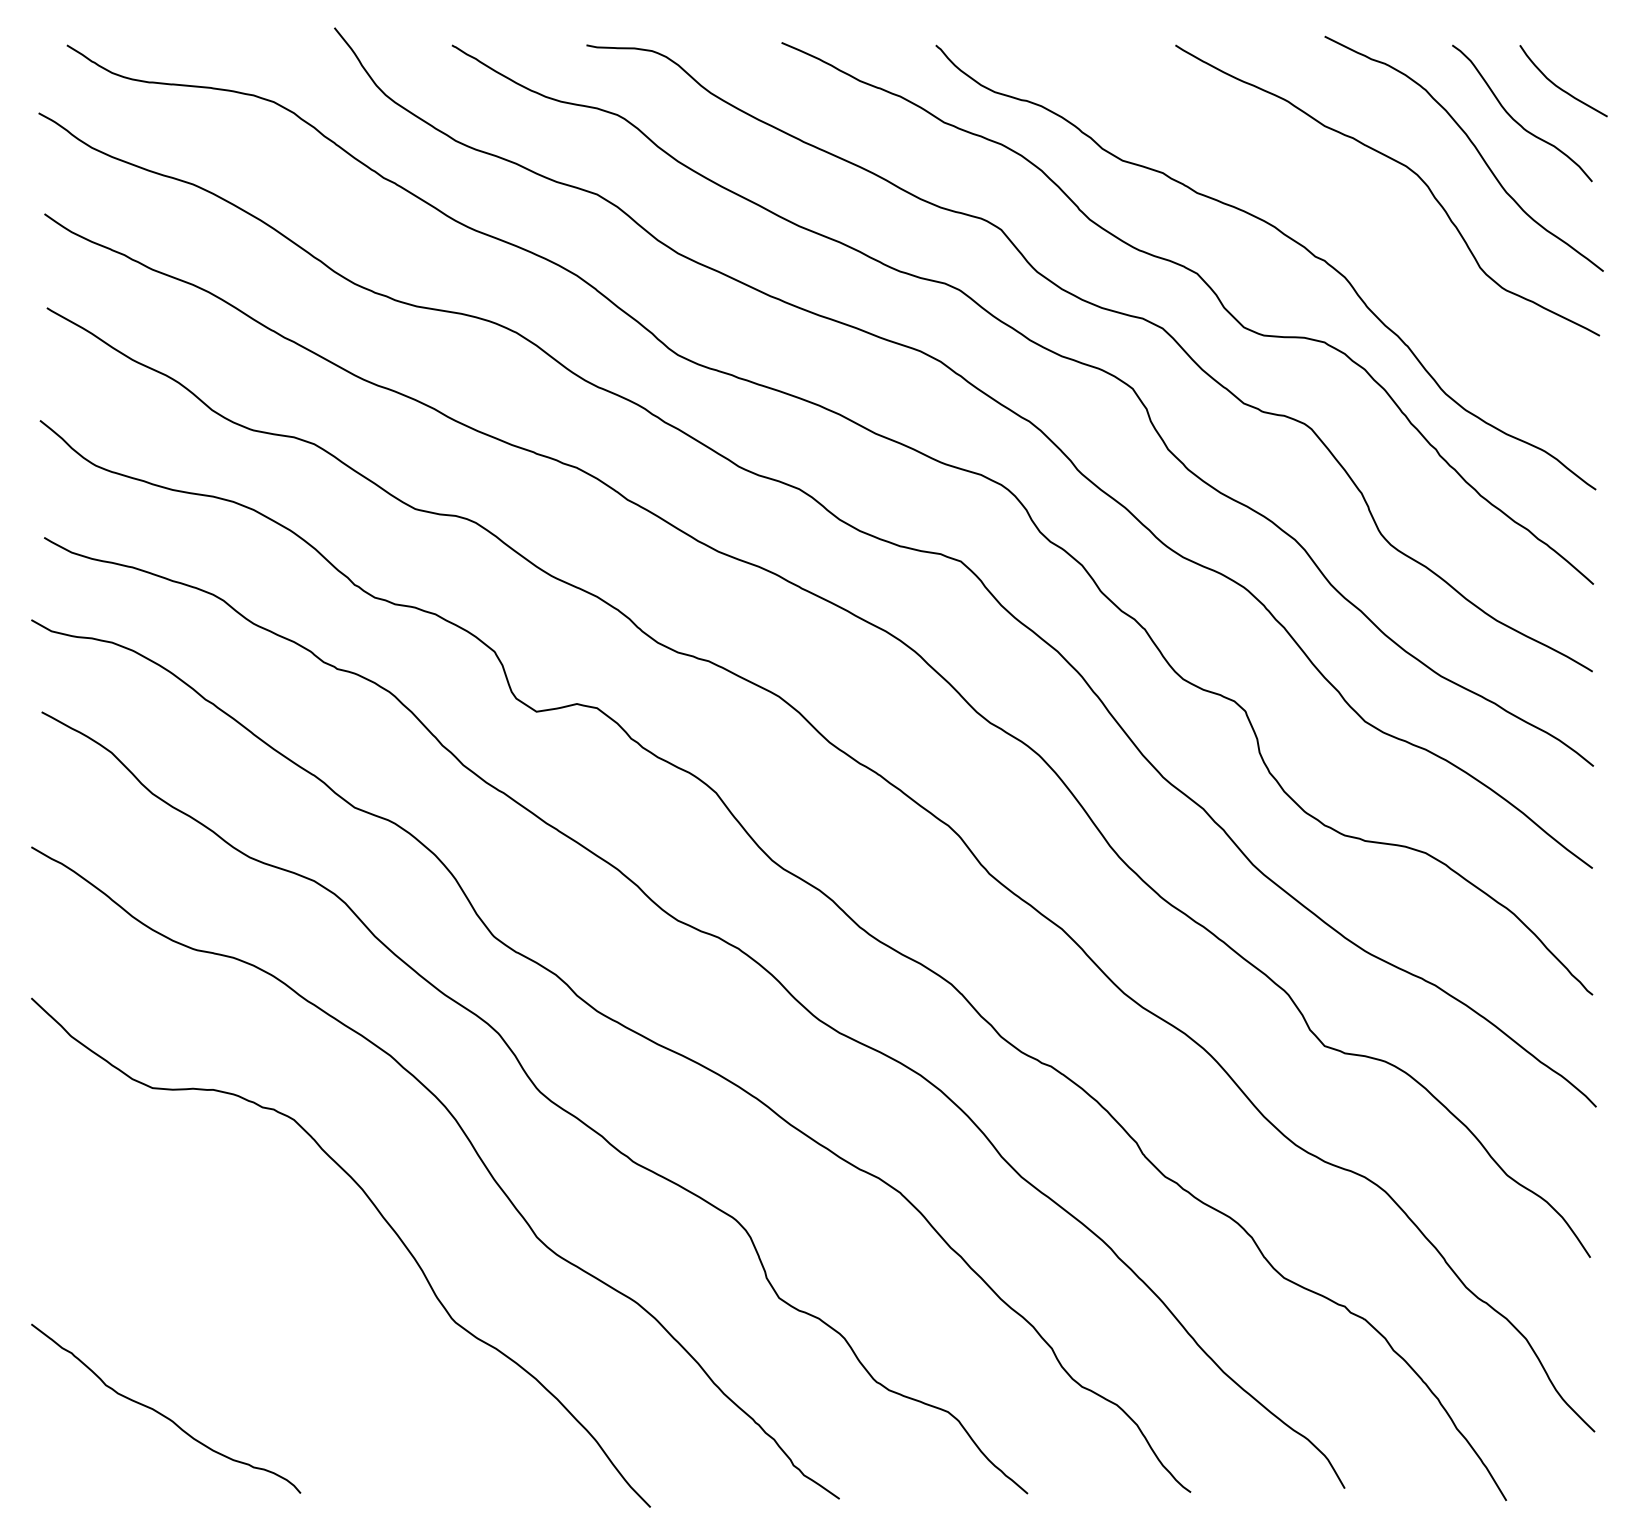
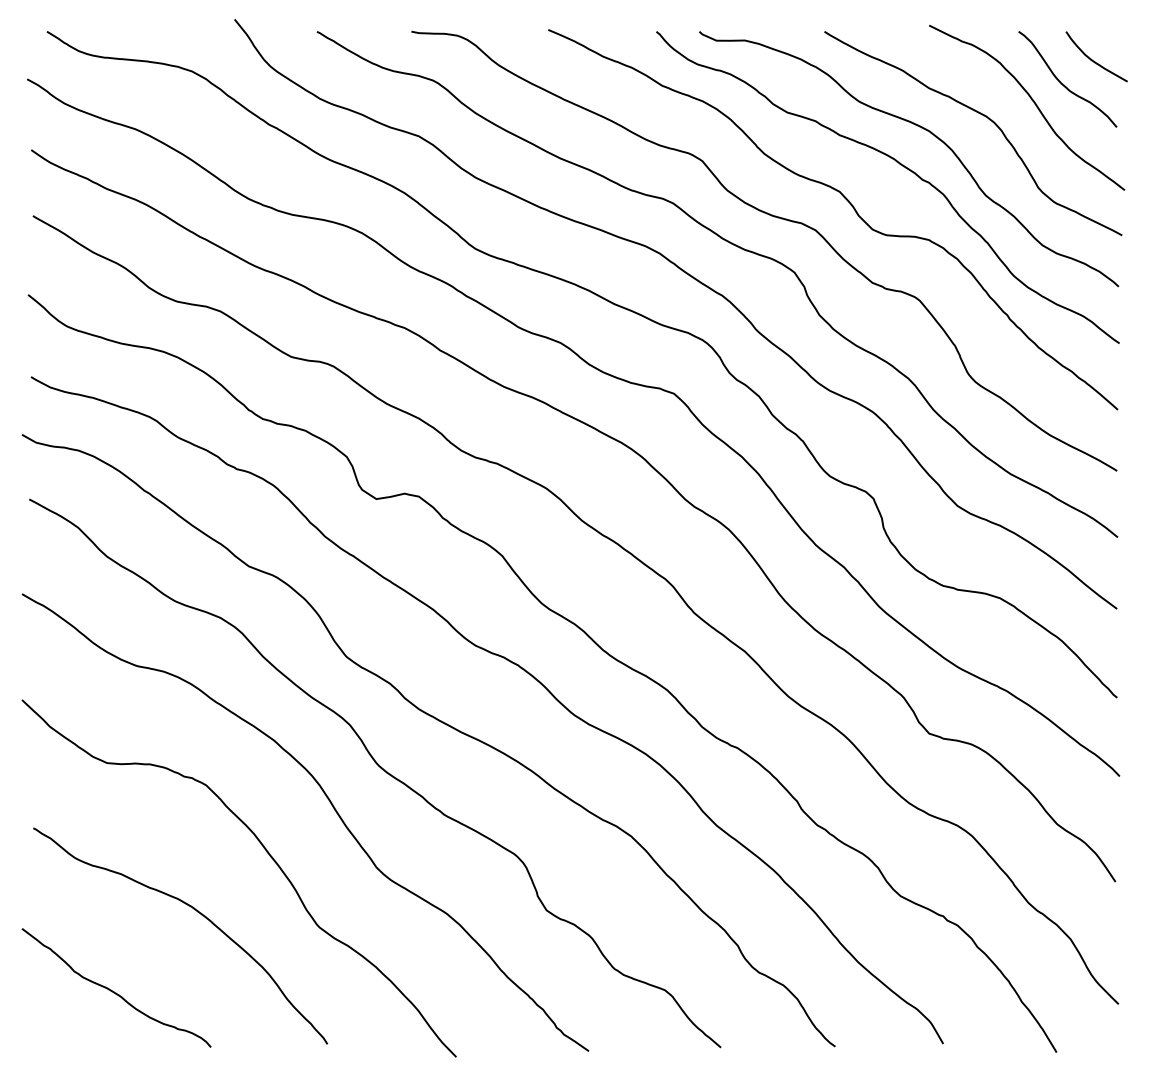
curve: (1317, 184) -> (924, 129), added
curve: (282, 1301) -> (198, 912), added

